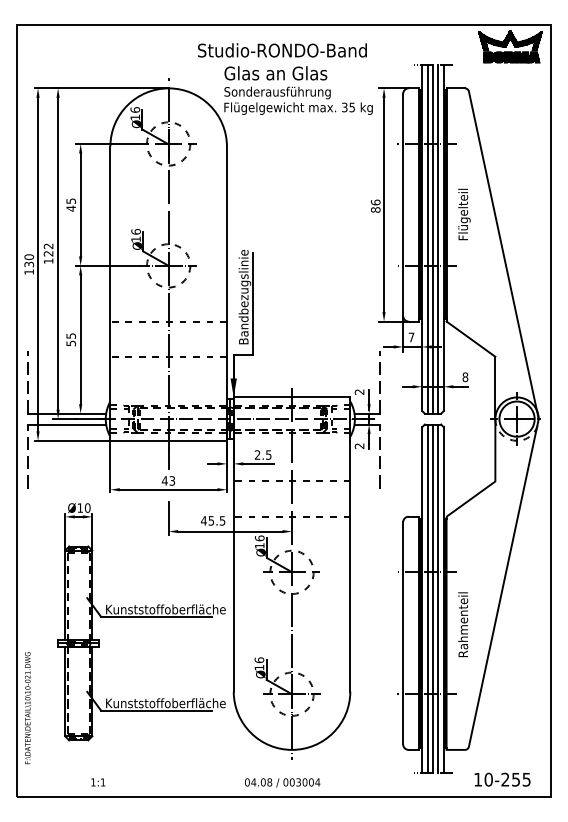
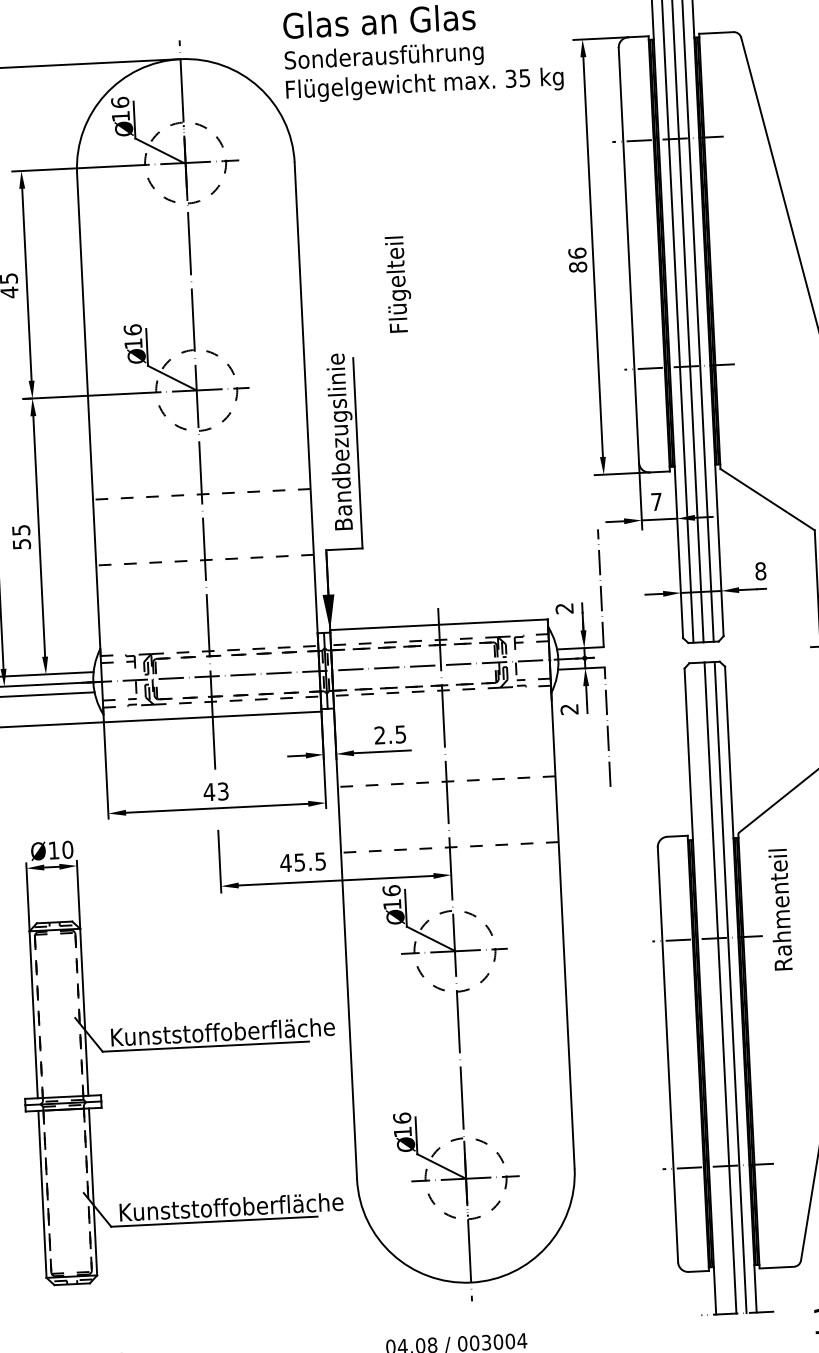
text: (464, 214) -> (398, 284), moved
line: (427, 598) -> (710, 987), removed
text: (463, 624) -> (781, 909), moved

